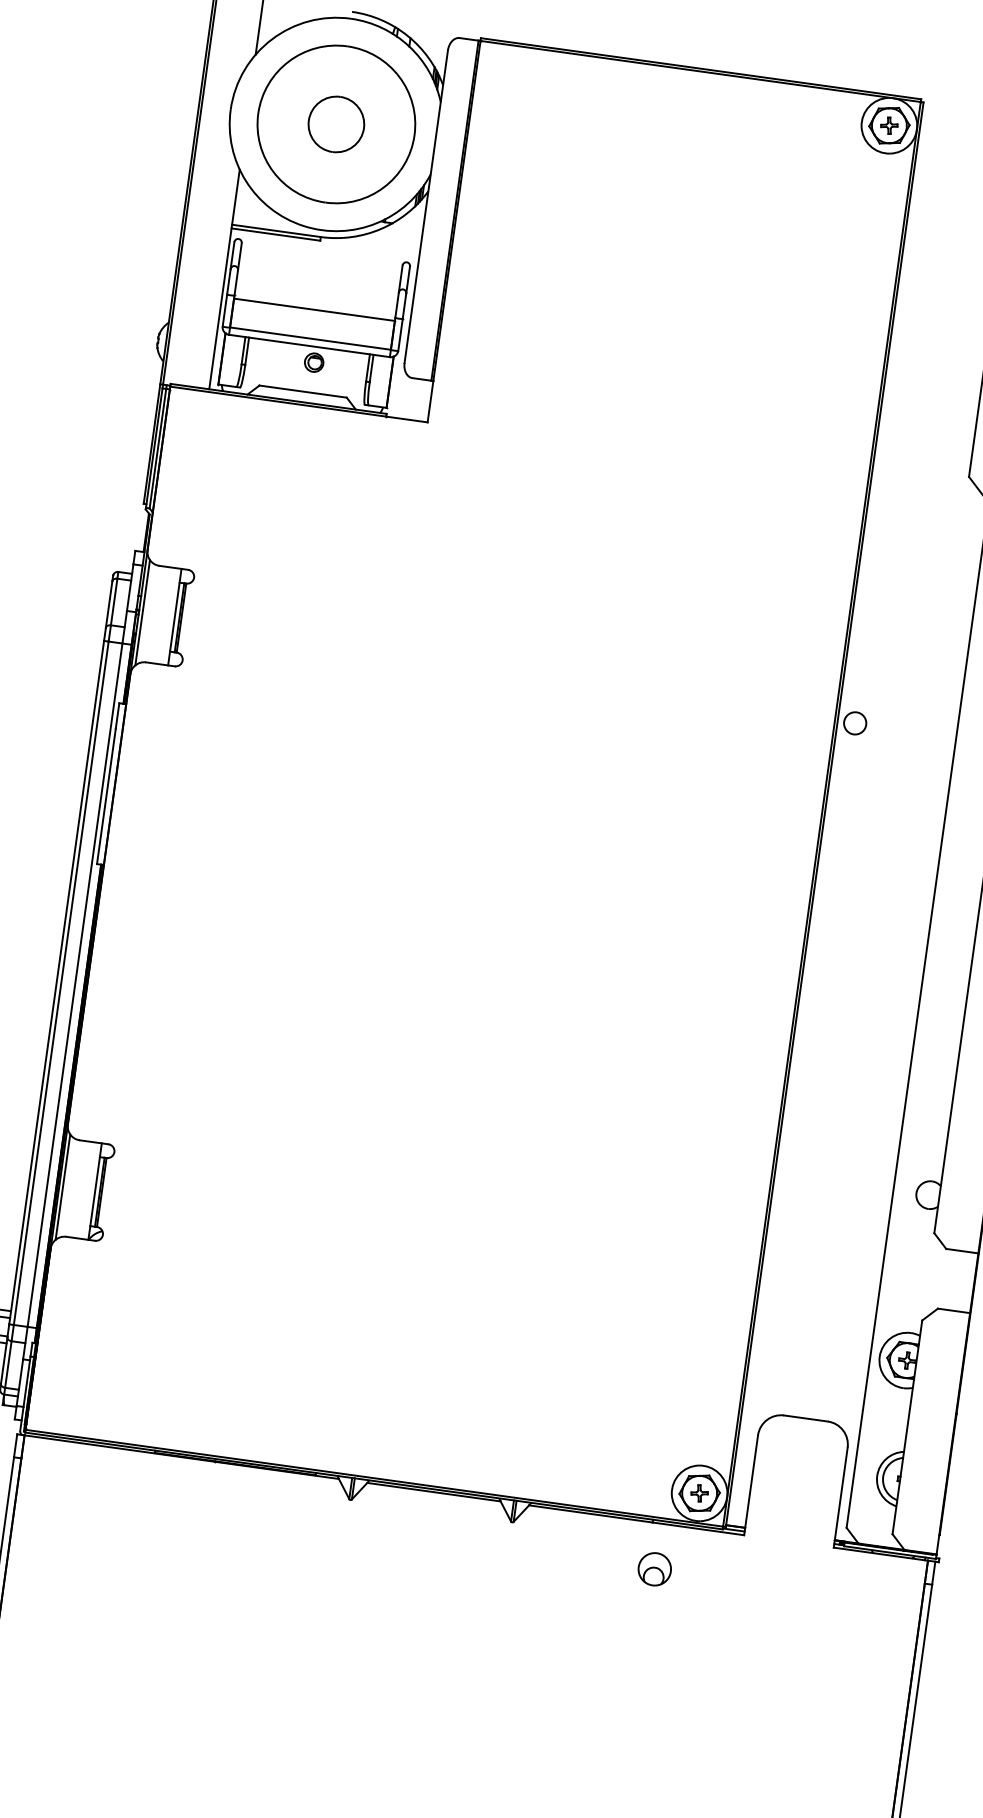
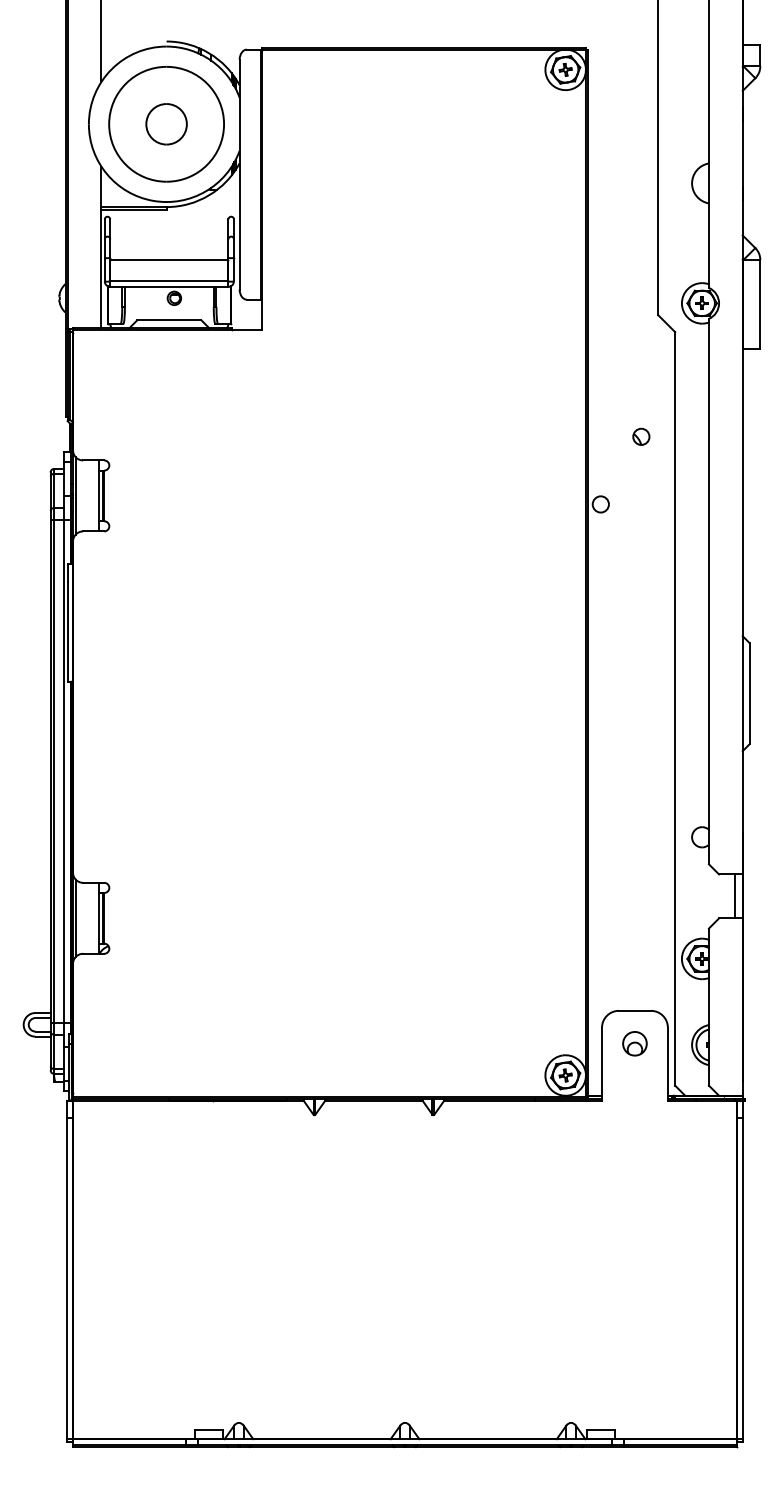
part: (923, 638) -> (641, 436), added
line: (963, 1281) -> (734, 896), added
part: (654, 1568) -> (634, 1043), moved

